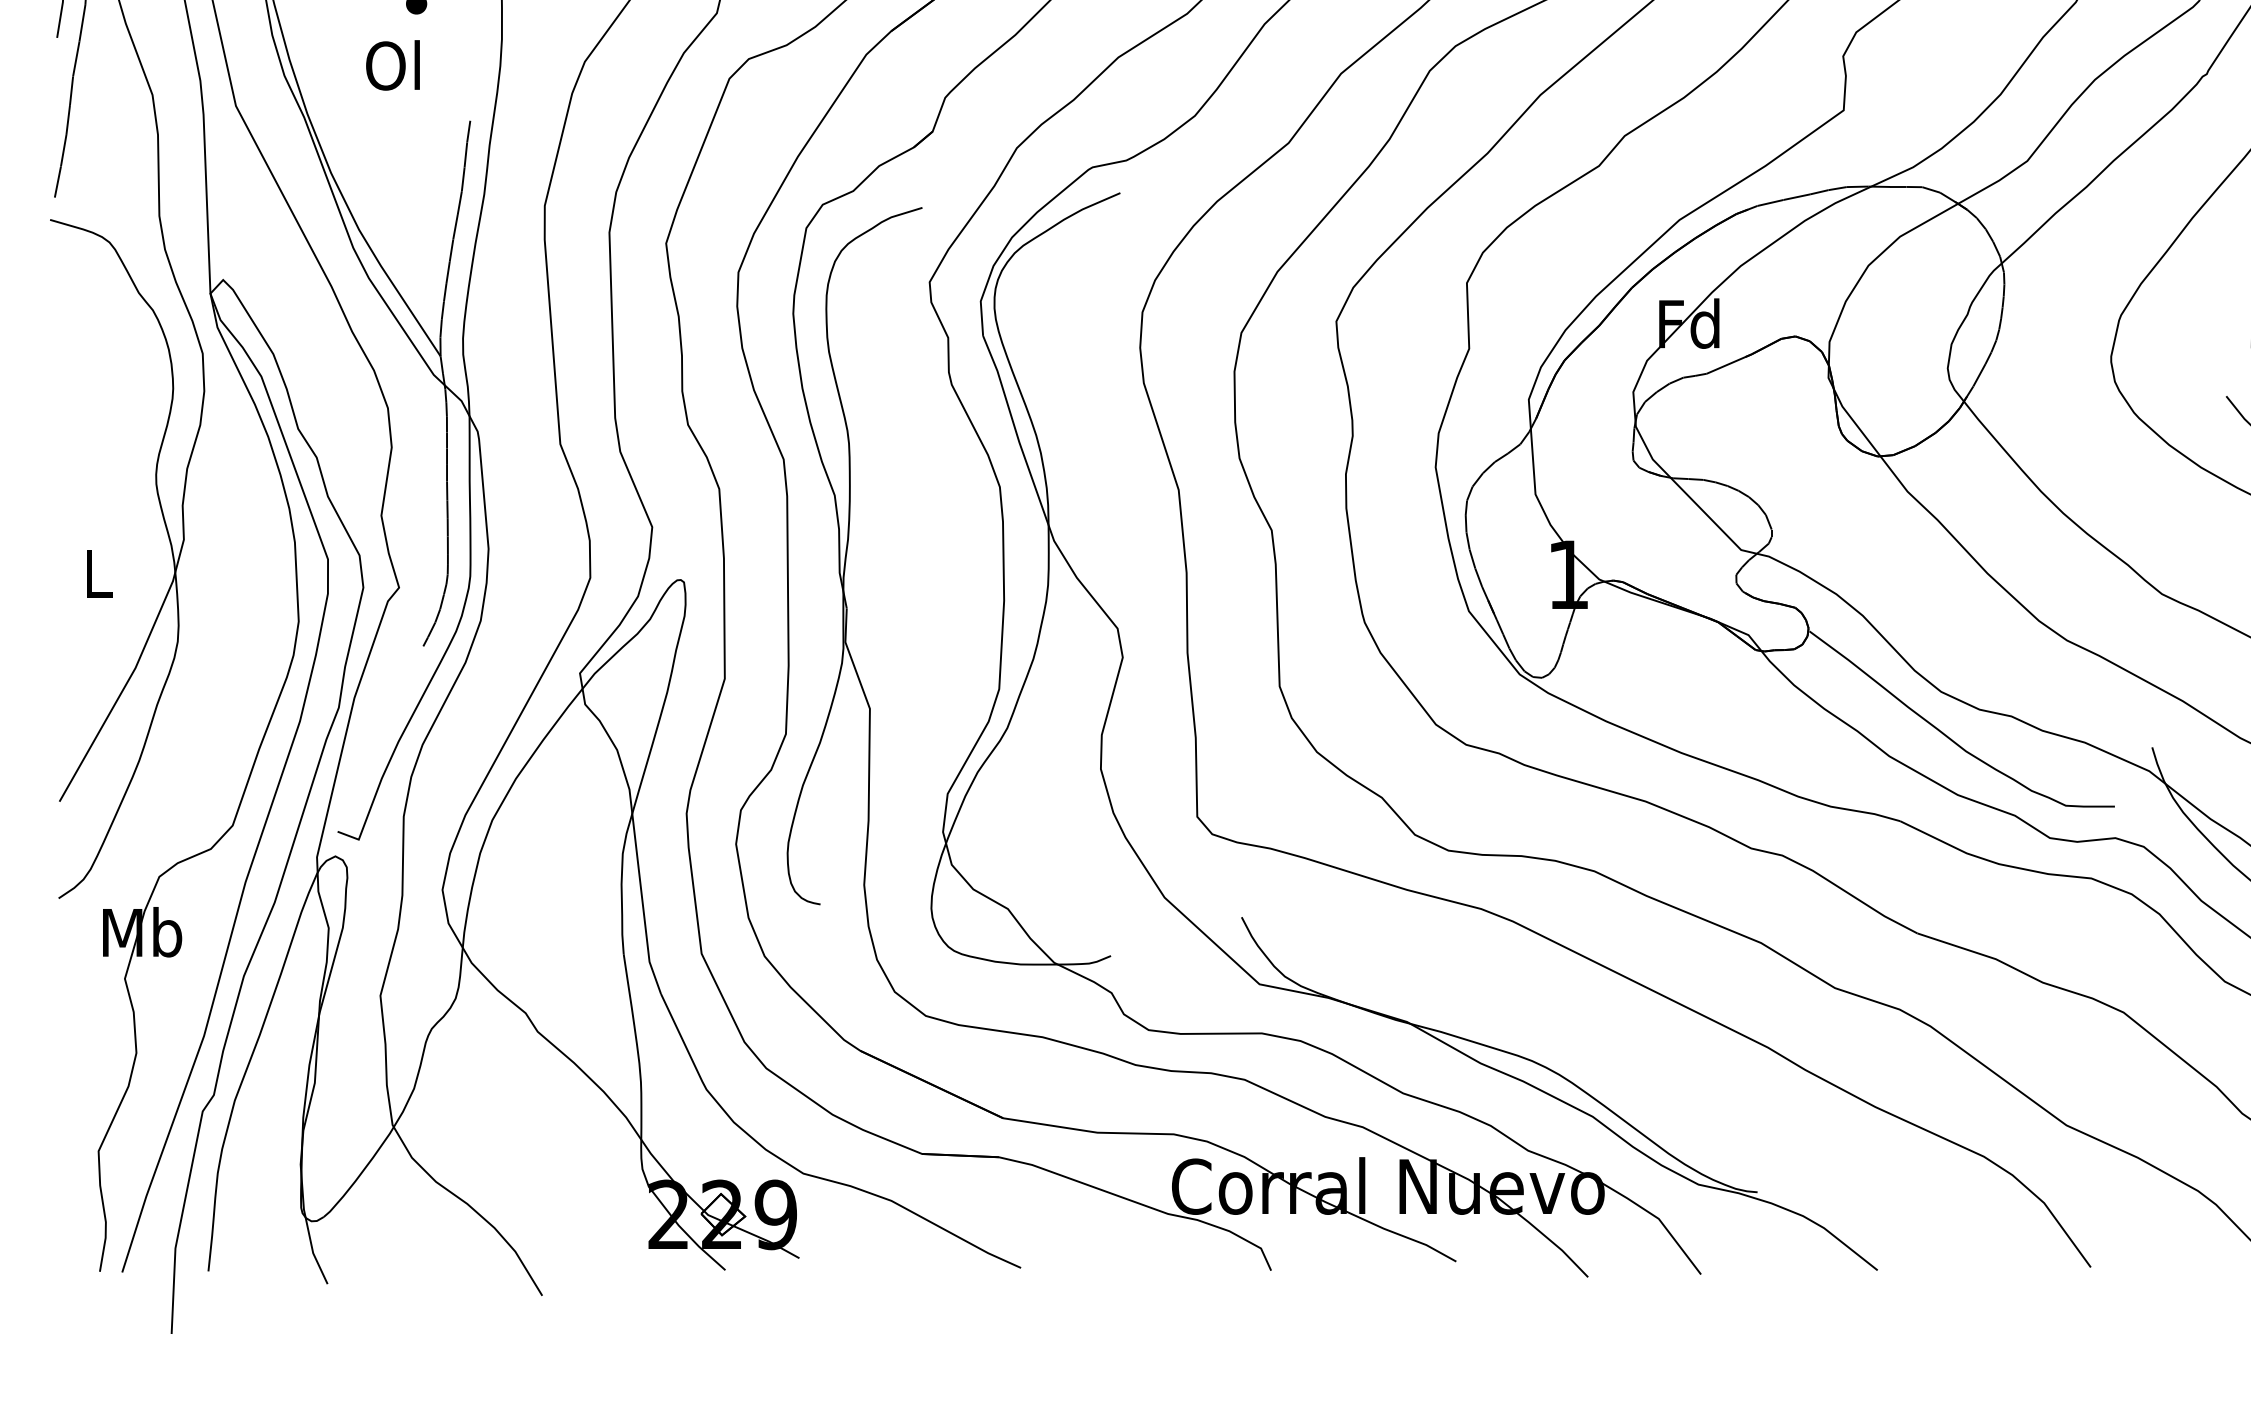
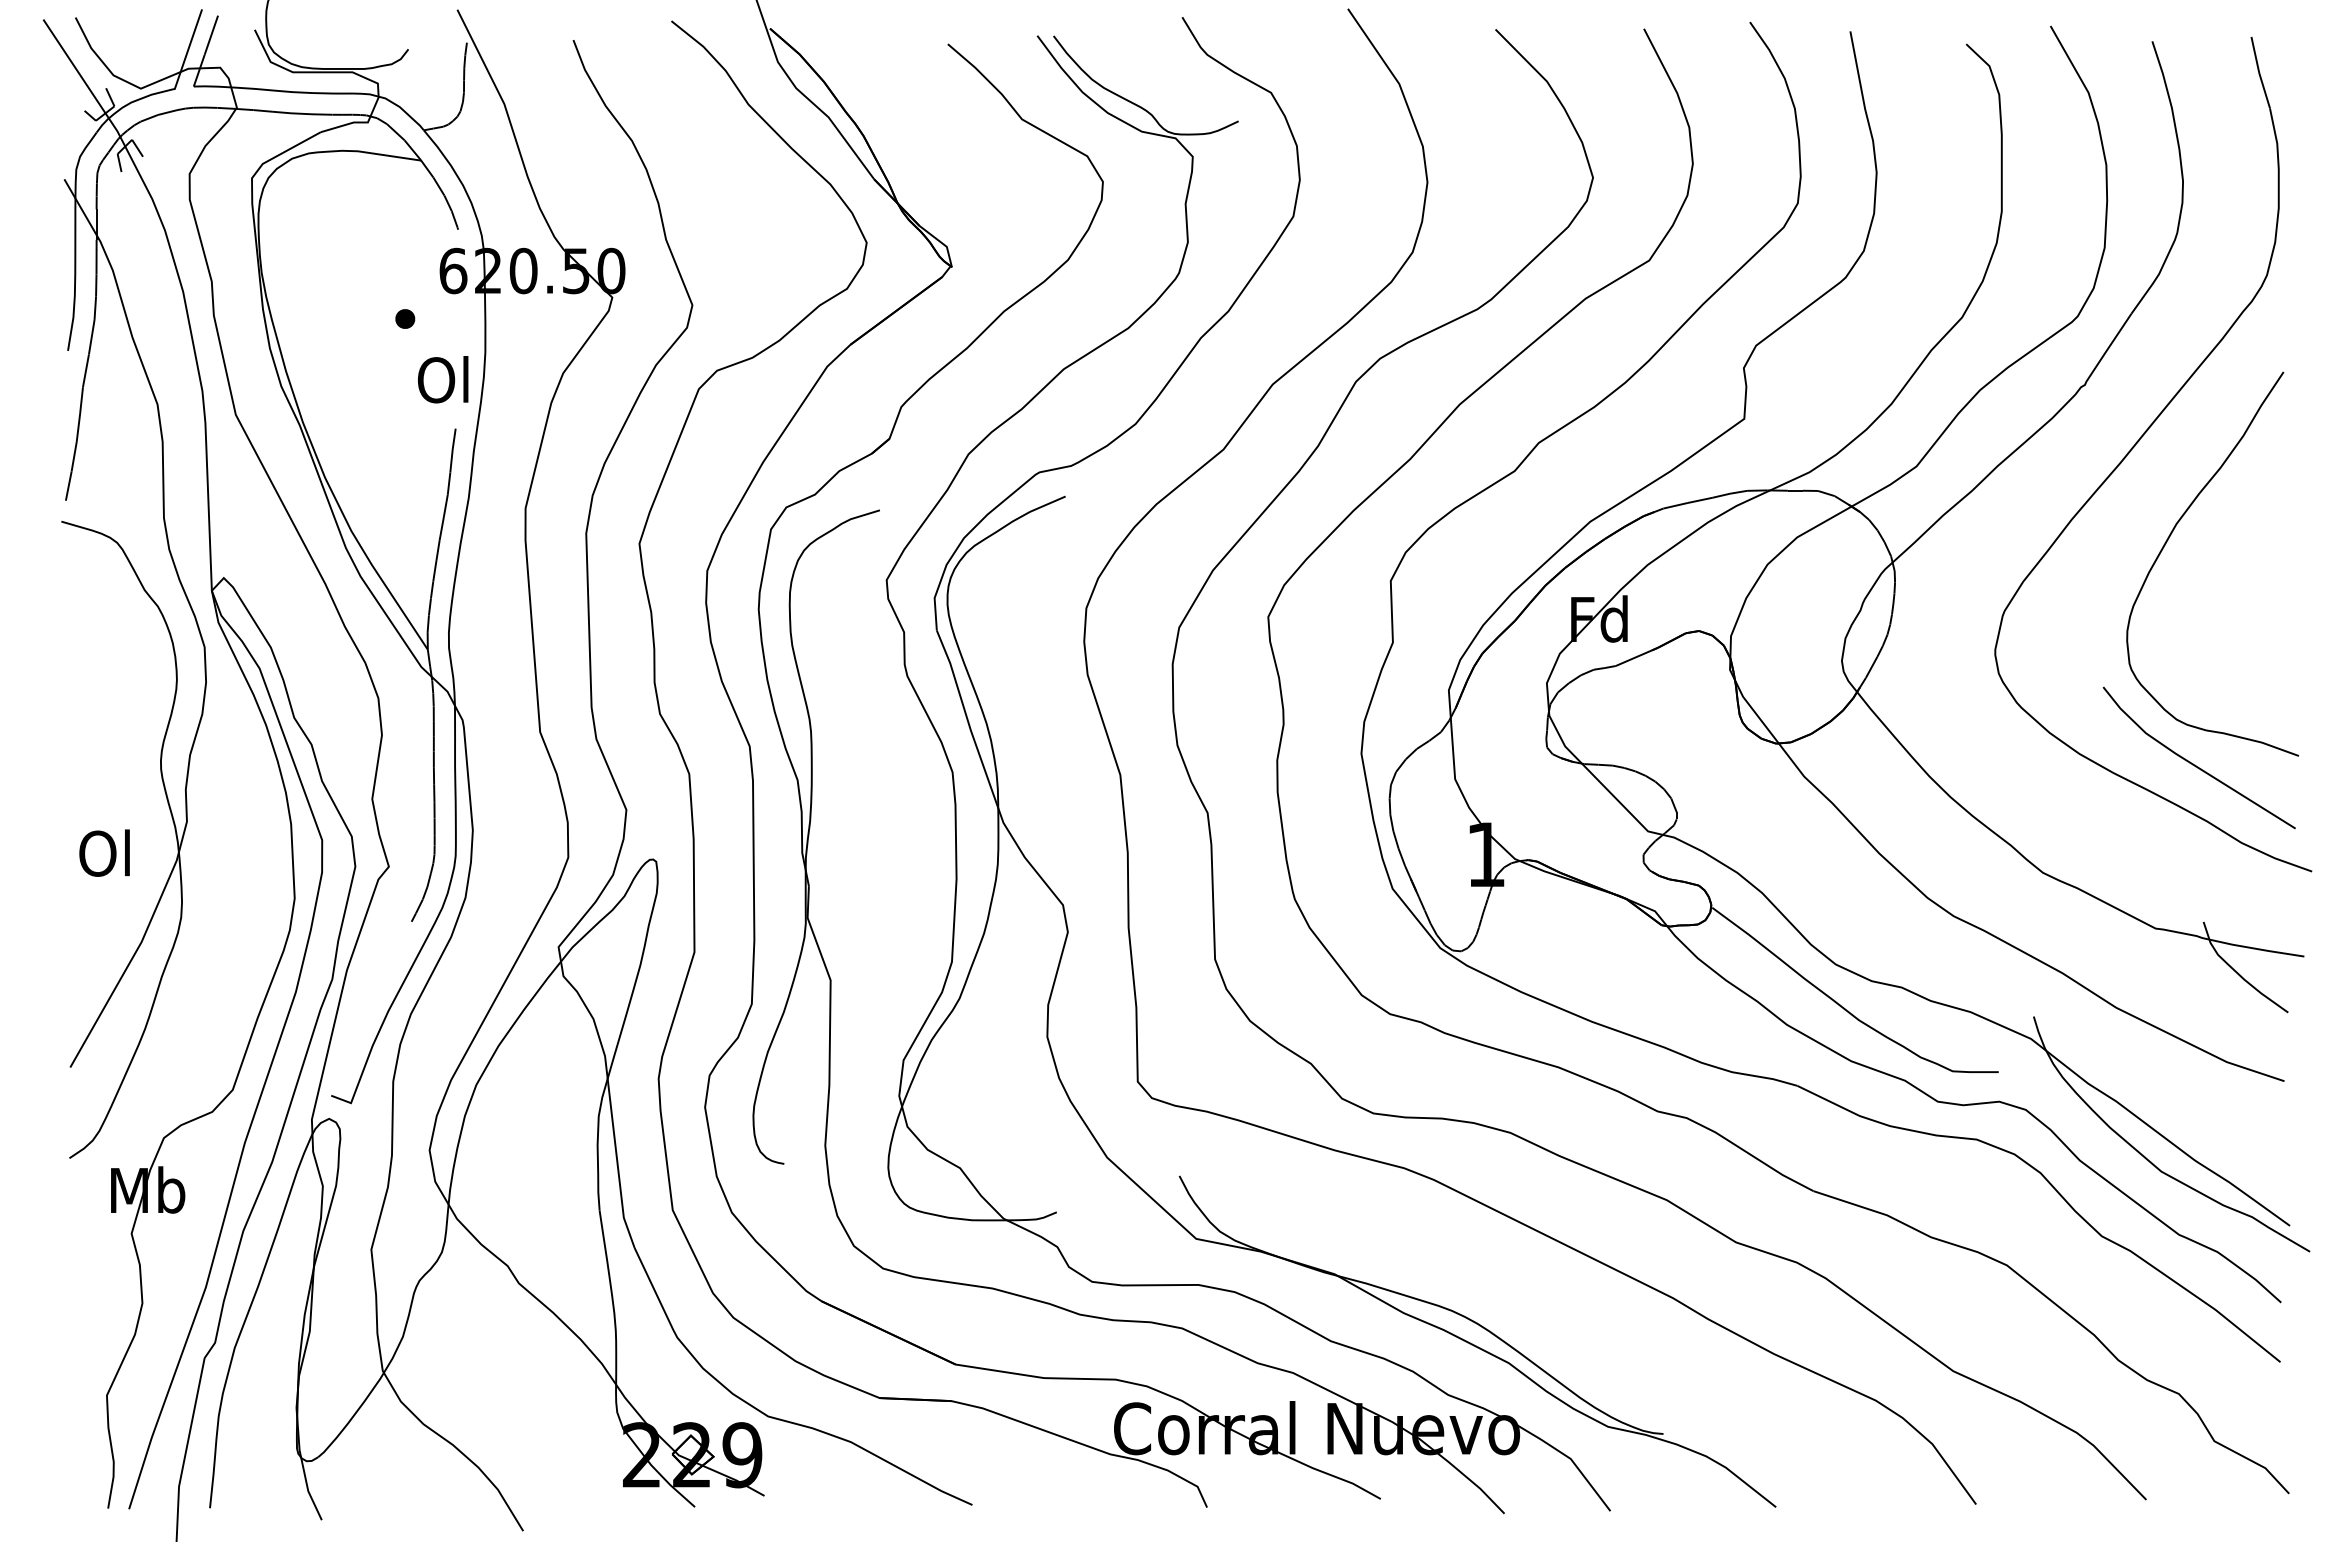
text: (393, 65) -> (443, 379), moved
text: (96, 572) -> (104, 852), L -> Ol

